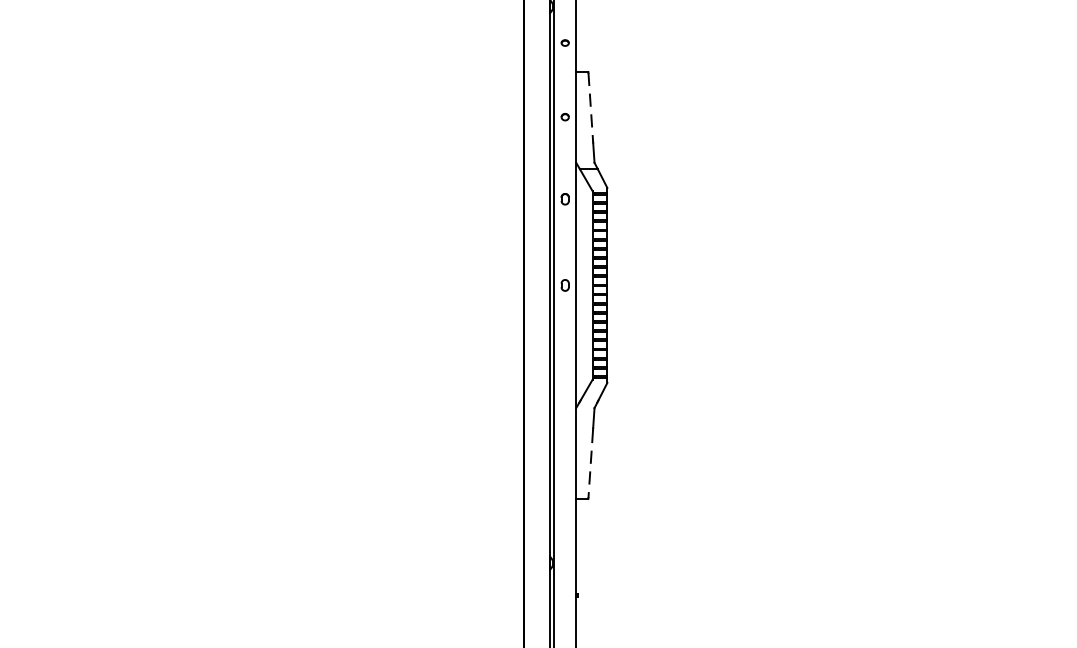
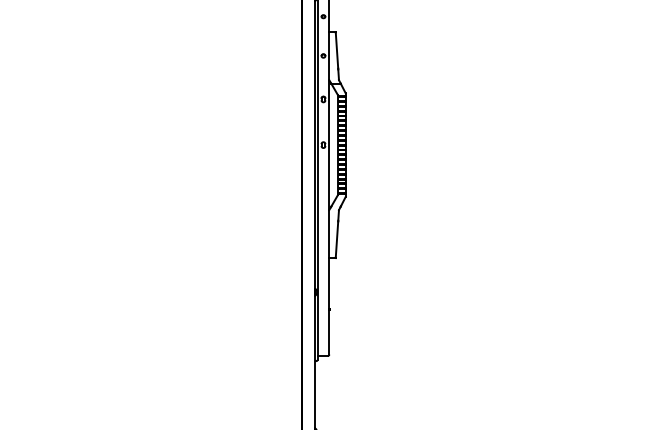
line: (591, 108) -> (337, 51), dashed -> solid
line: (589, 465) -> (336, 240), dashed -> solid

